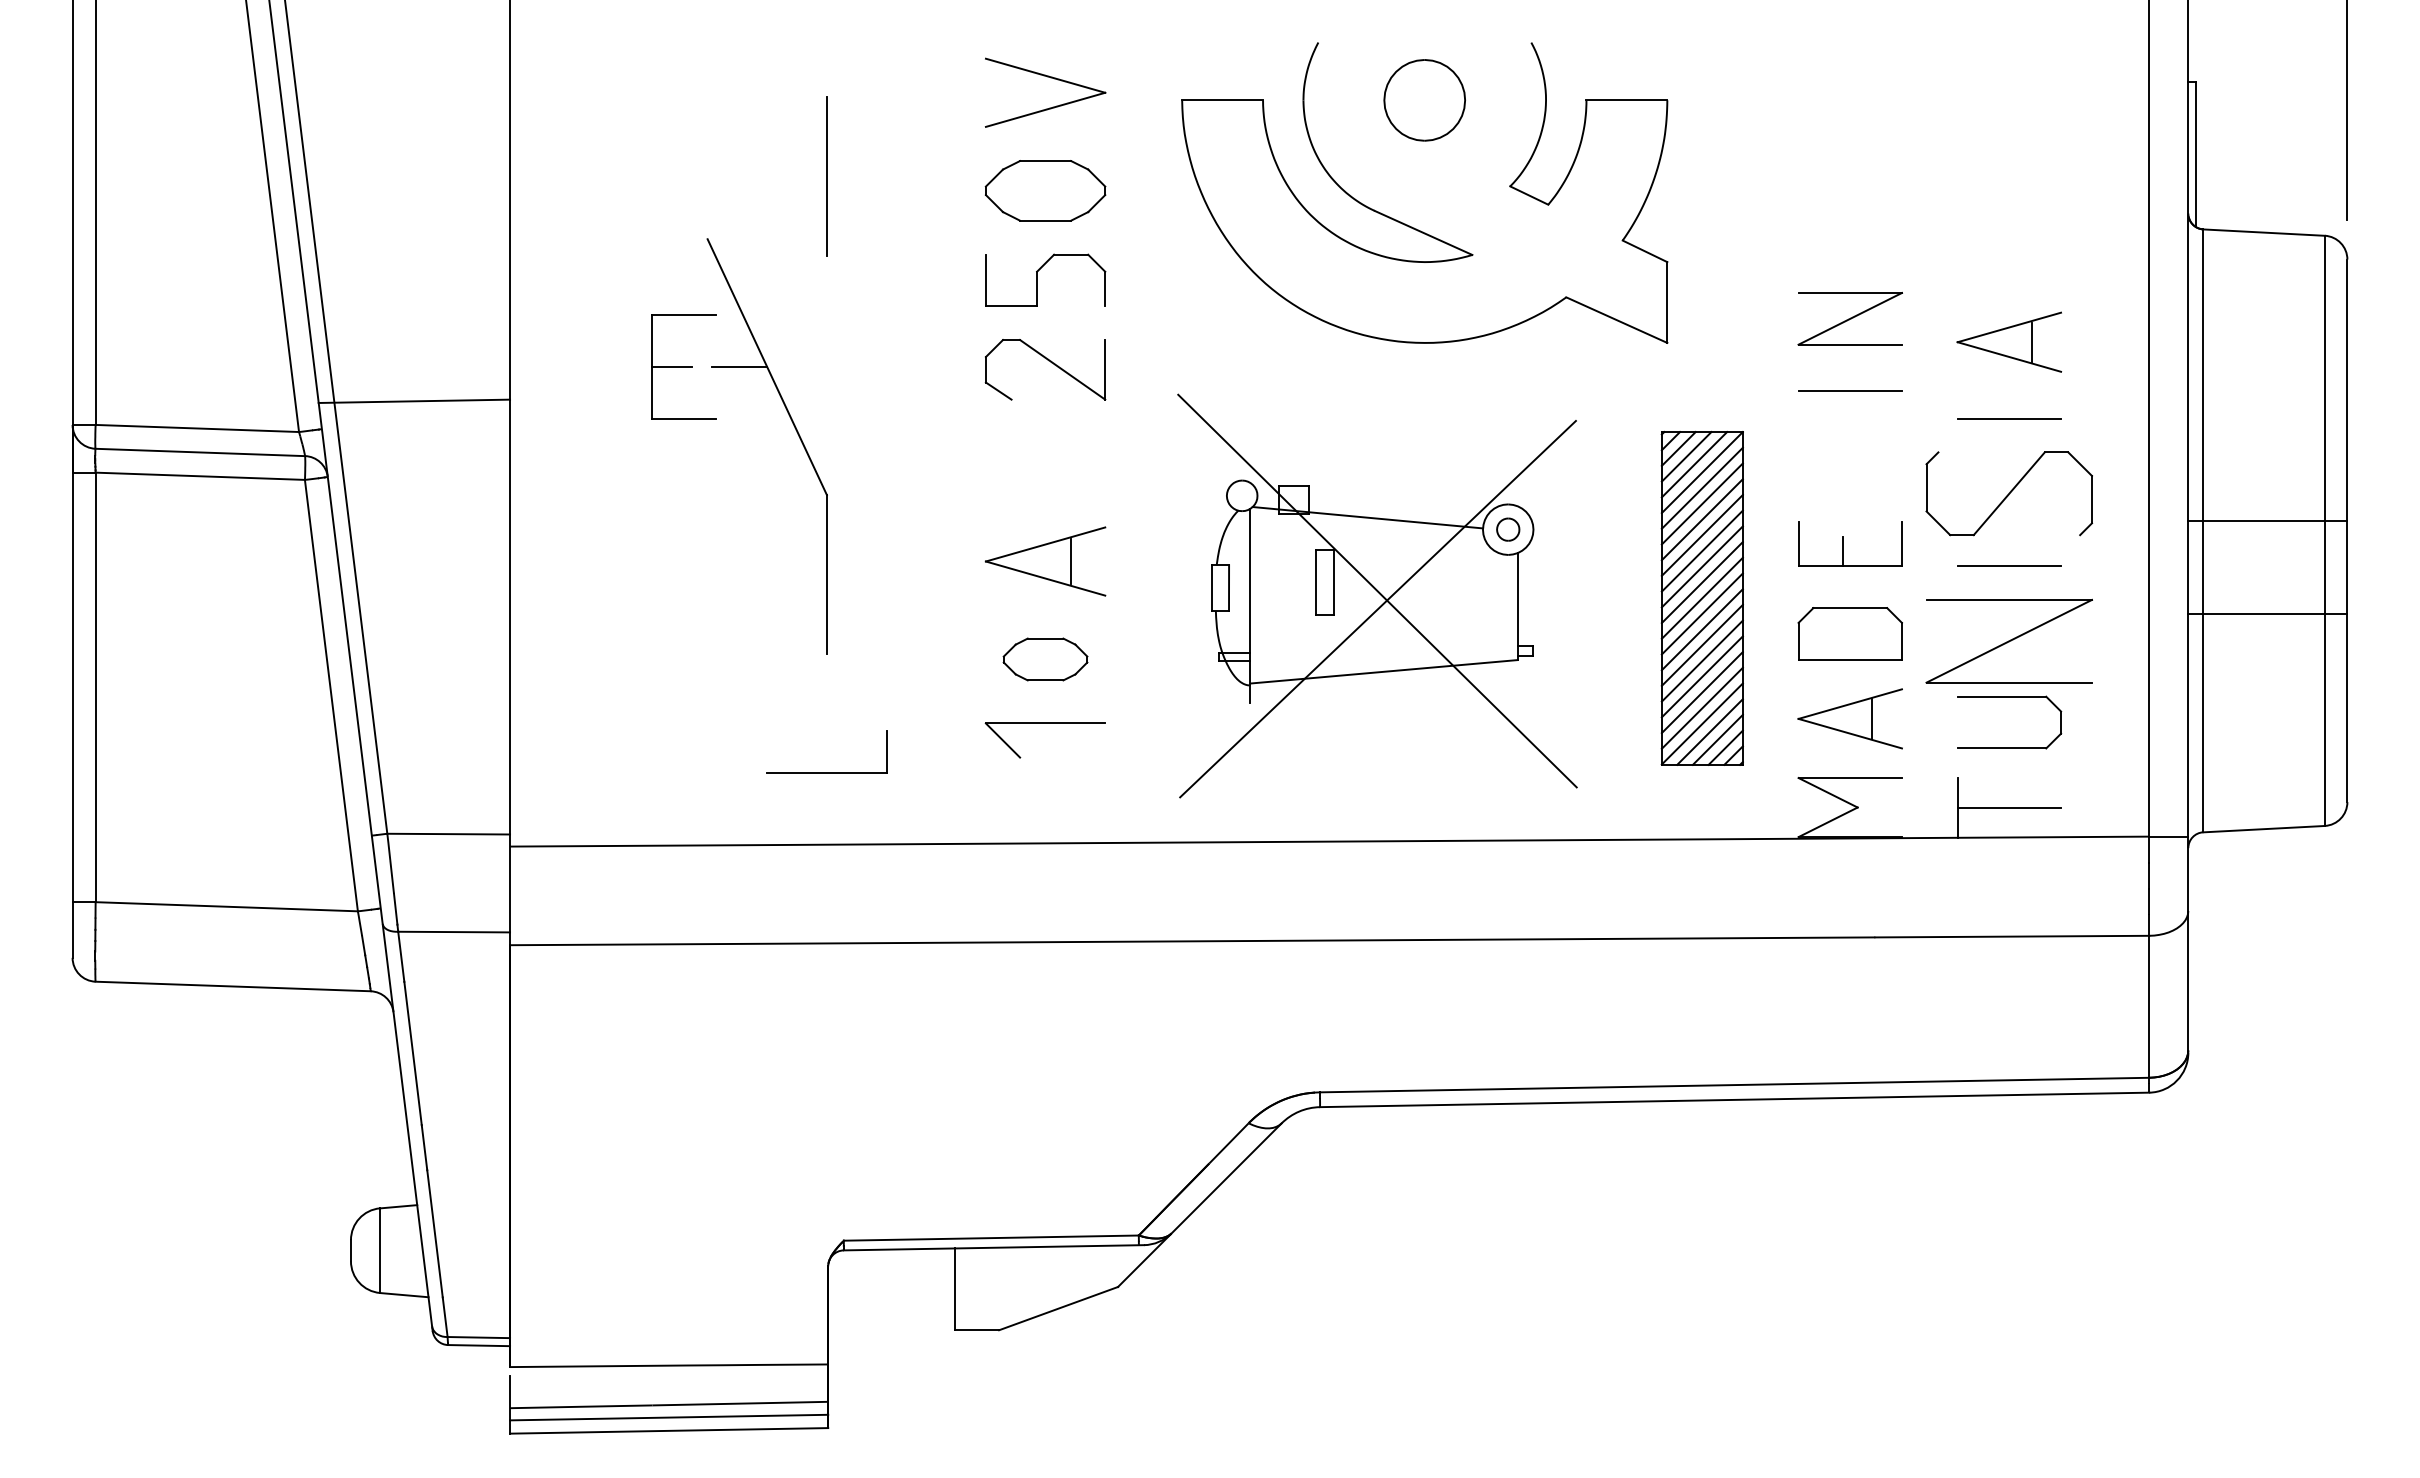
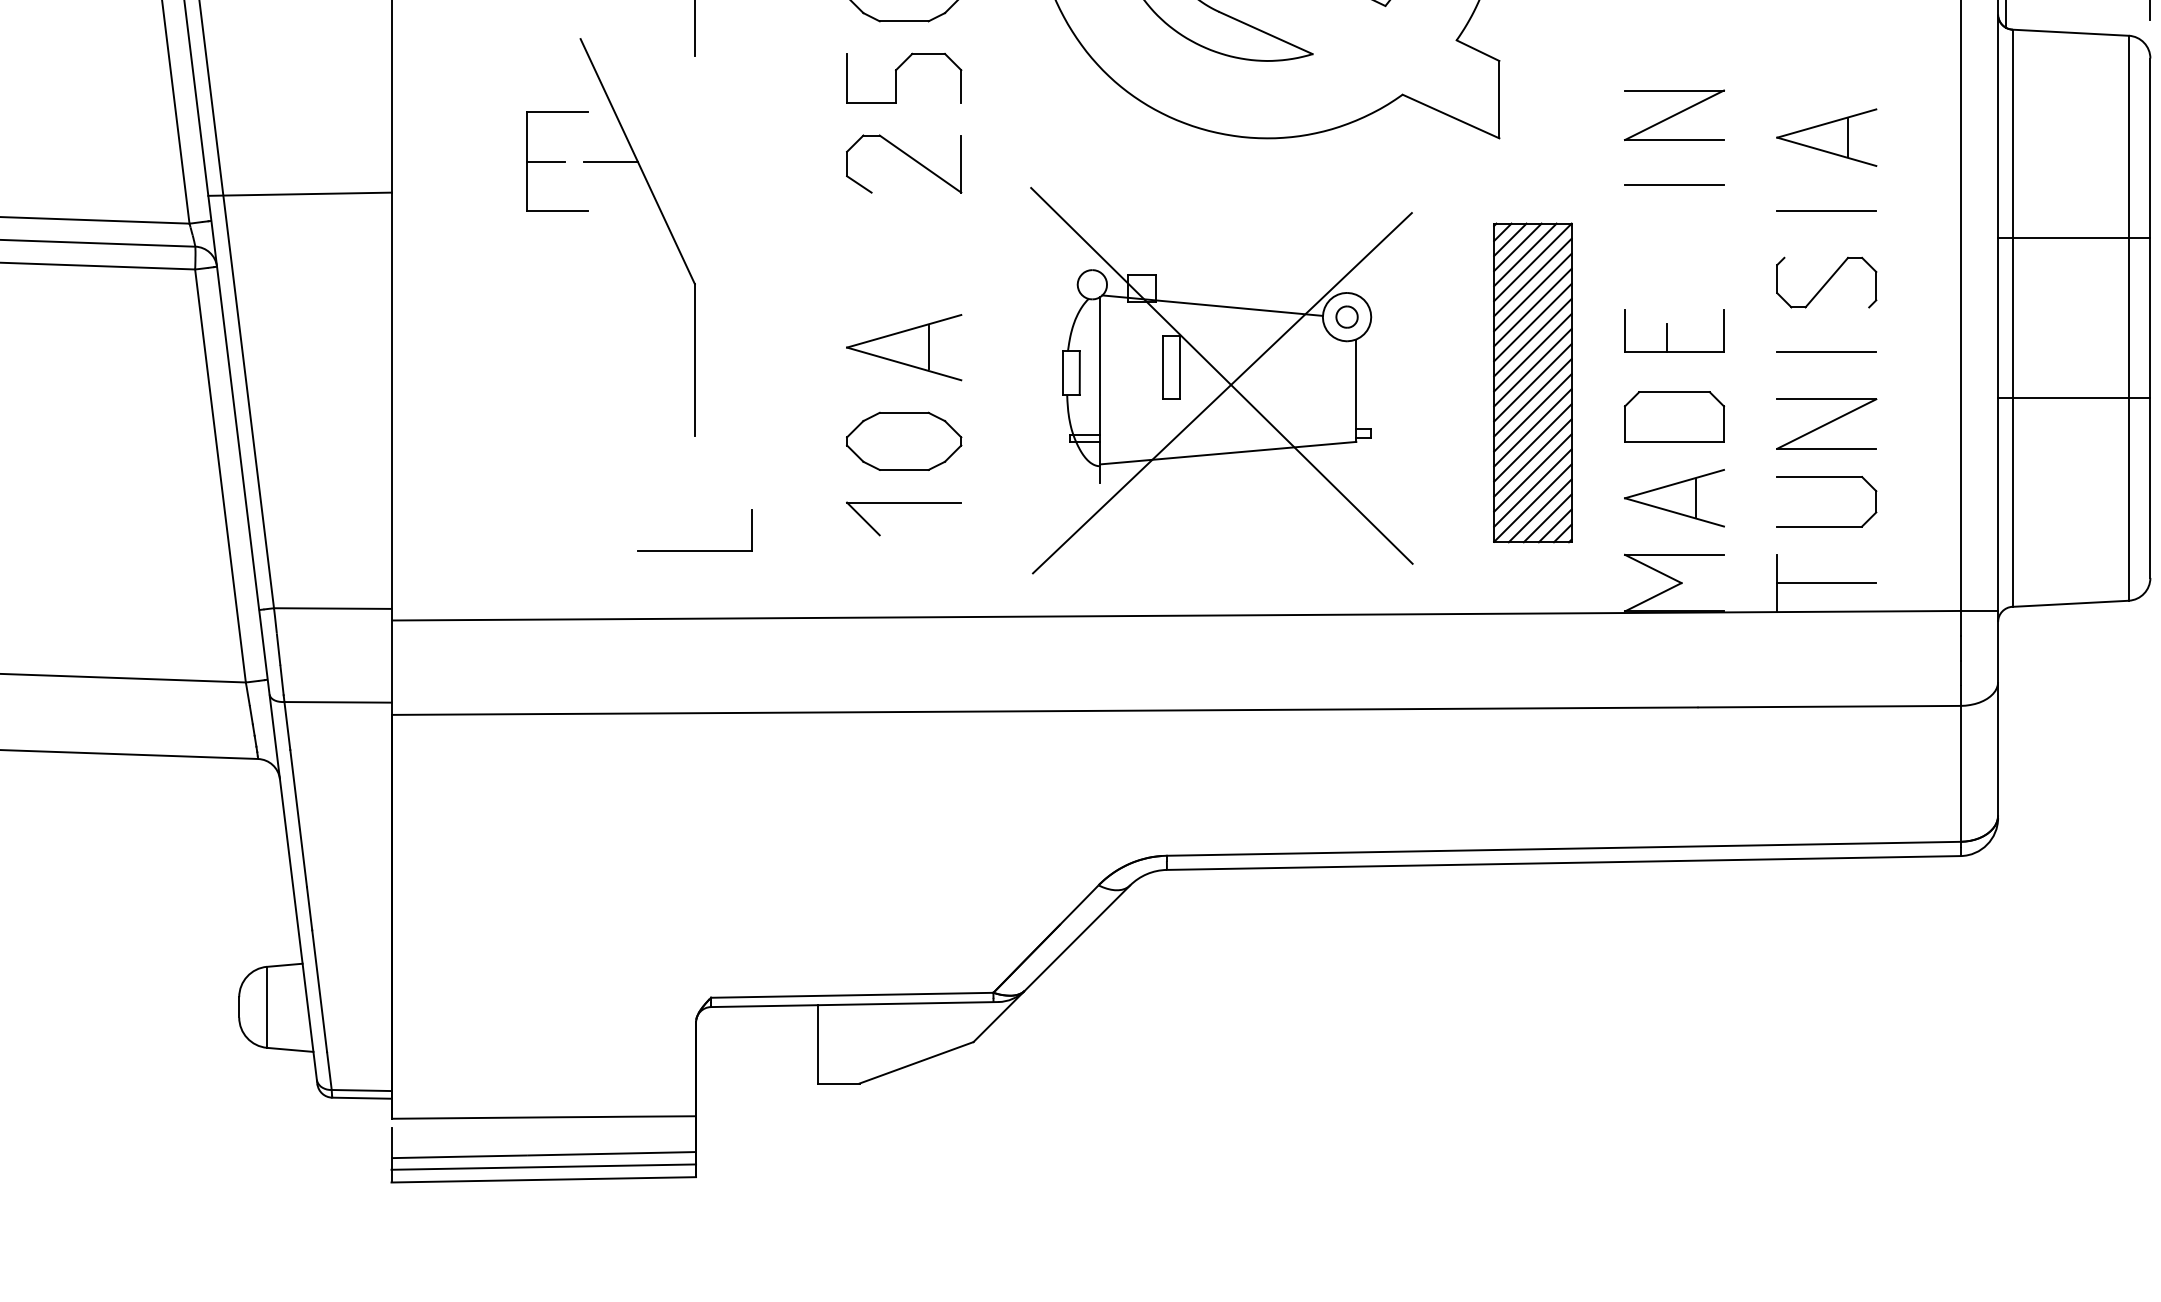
part: (2009, 493) -> (1826, 282), size x0.62
line: (2267, 521) -> (2073, 238), moved
part: (2009, 641) -> (1826, 424), size x0.62
part: (1045, 659) -> (904, 441), size x1.43

